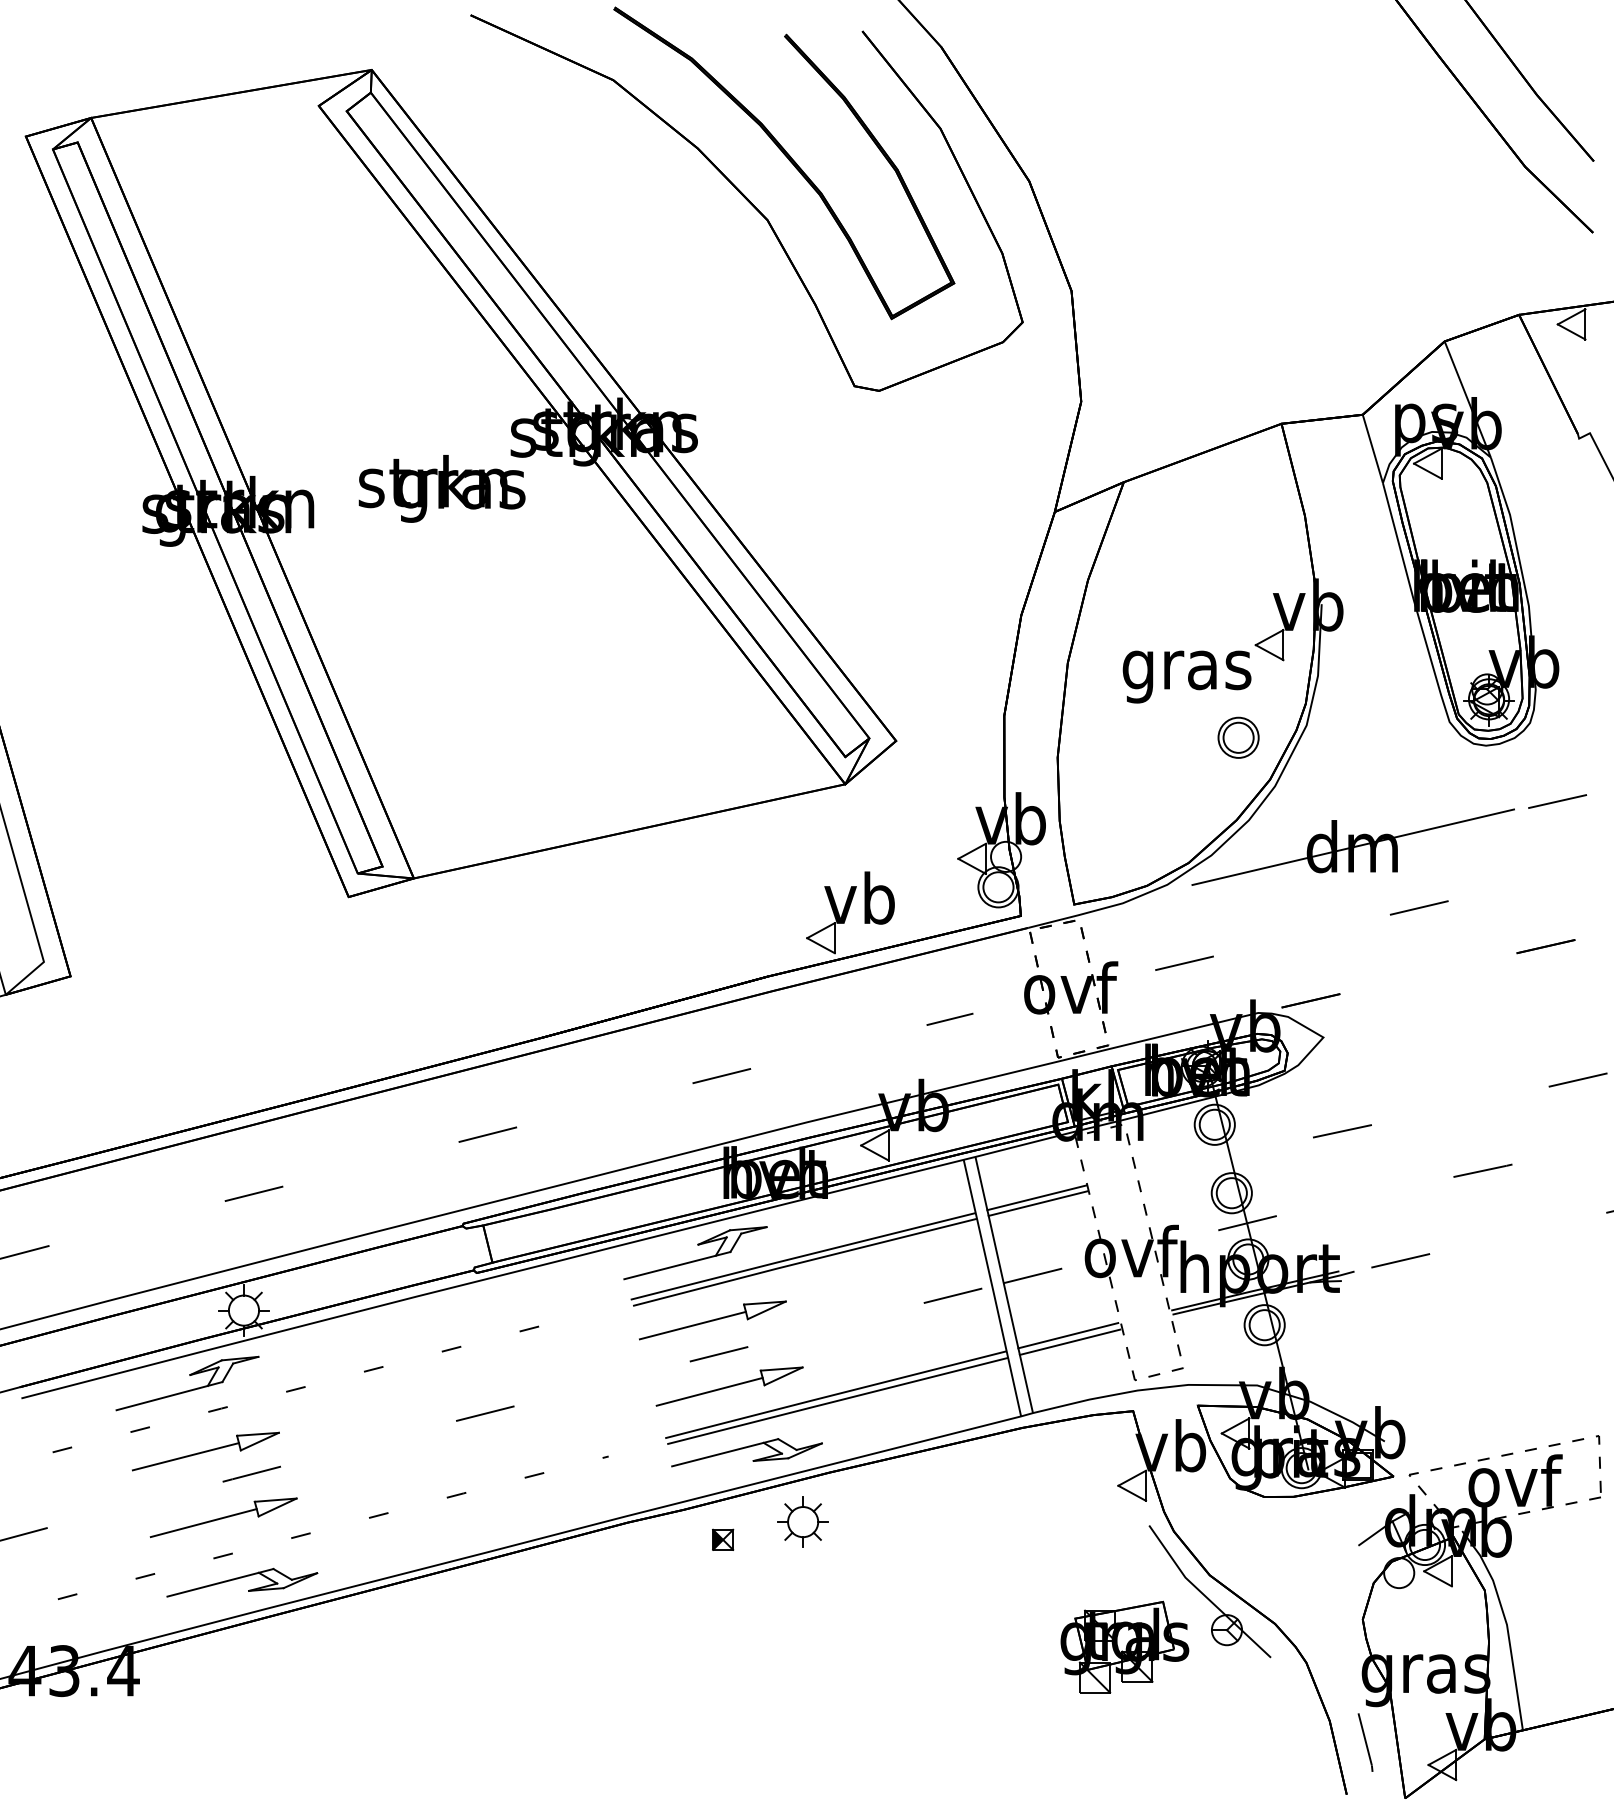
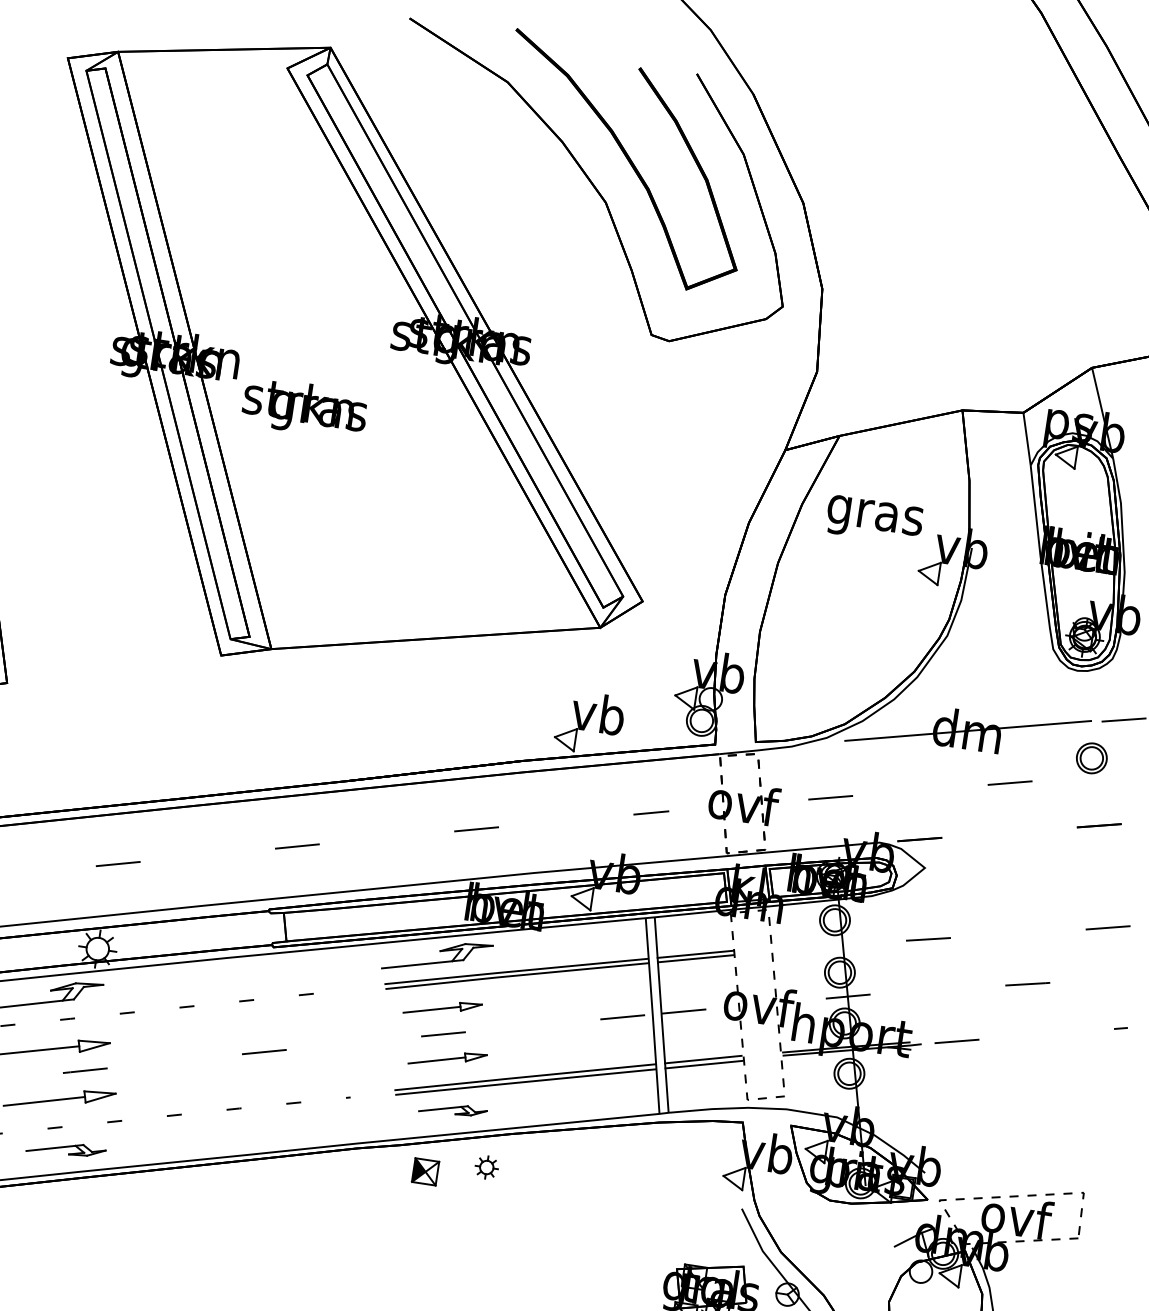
text: (441, 488) -> (304, 408), moved
text: (1186, 676) -> (874, 519), moved
part: (1238, 737) -> (1091, 758), moved
part: (712, 1320) -> (442, 1008), size x0.7
part: (729, 1386) -> (447, 1059), size x0.7
part: (746, 1452) -> (452, 1109), size x0.6
part: (802, 1521) -> (486, 1167), size x0.6
part: (723, 1539) -> (426, 1171), size x1.6
part: (242, 1582) -> (66, 1149), size x0.7

